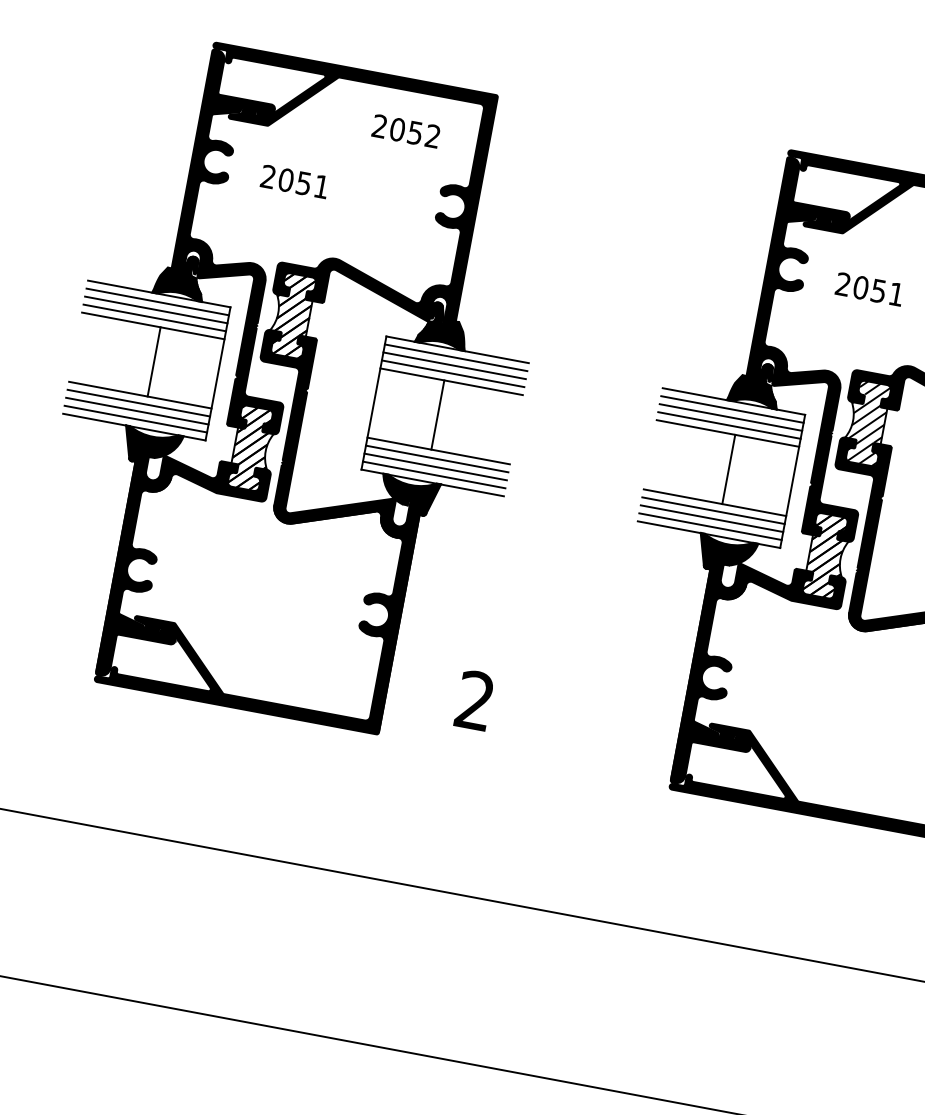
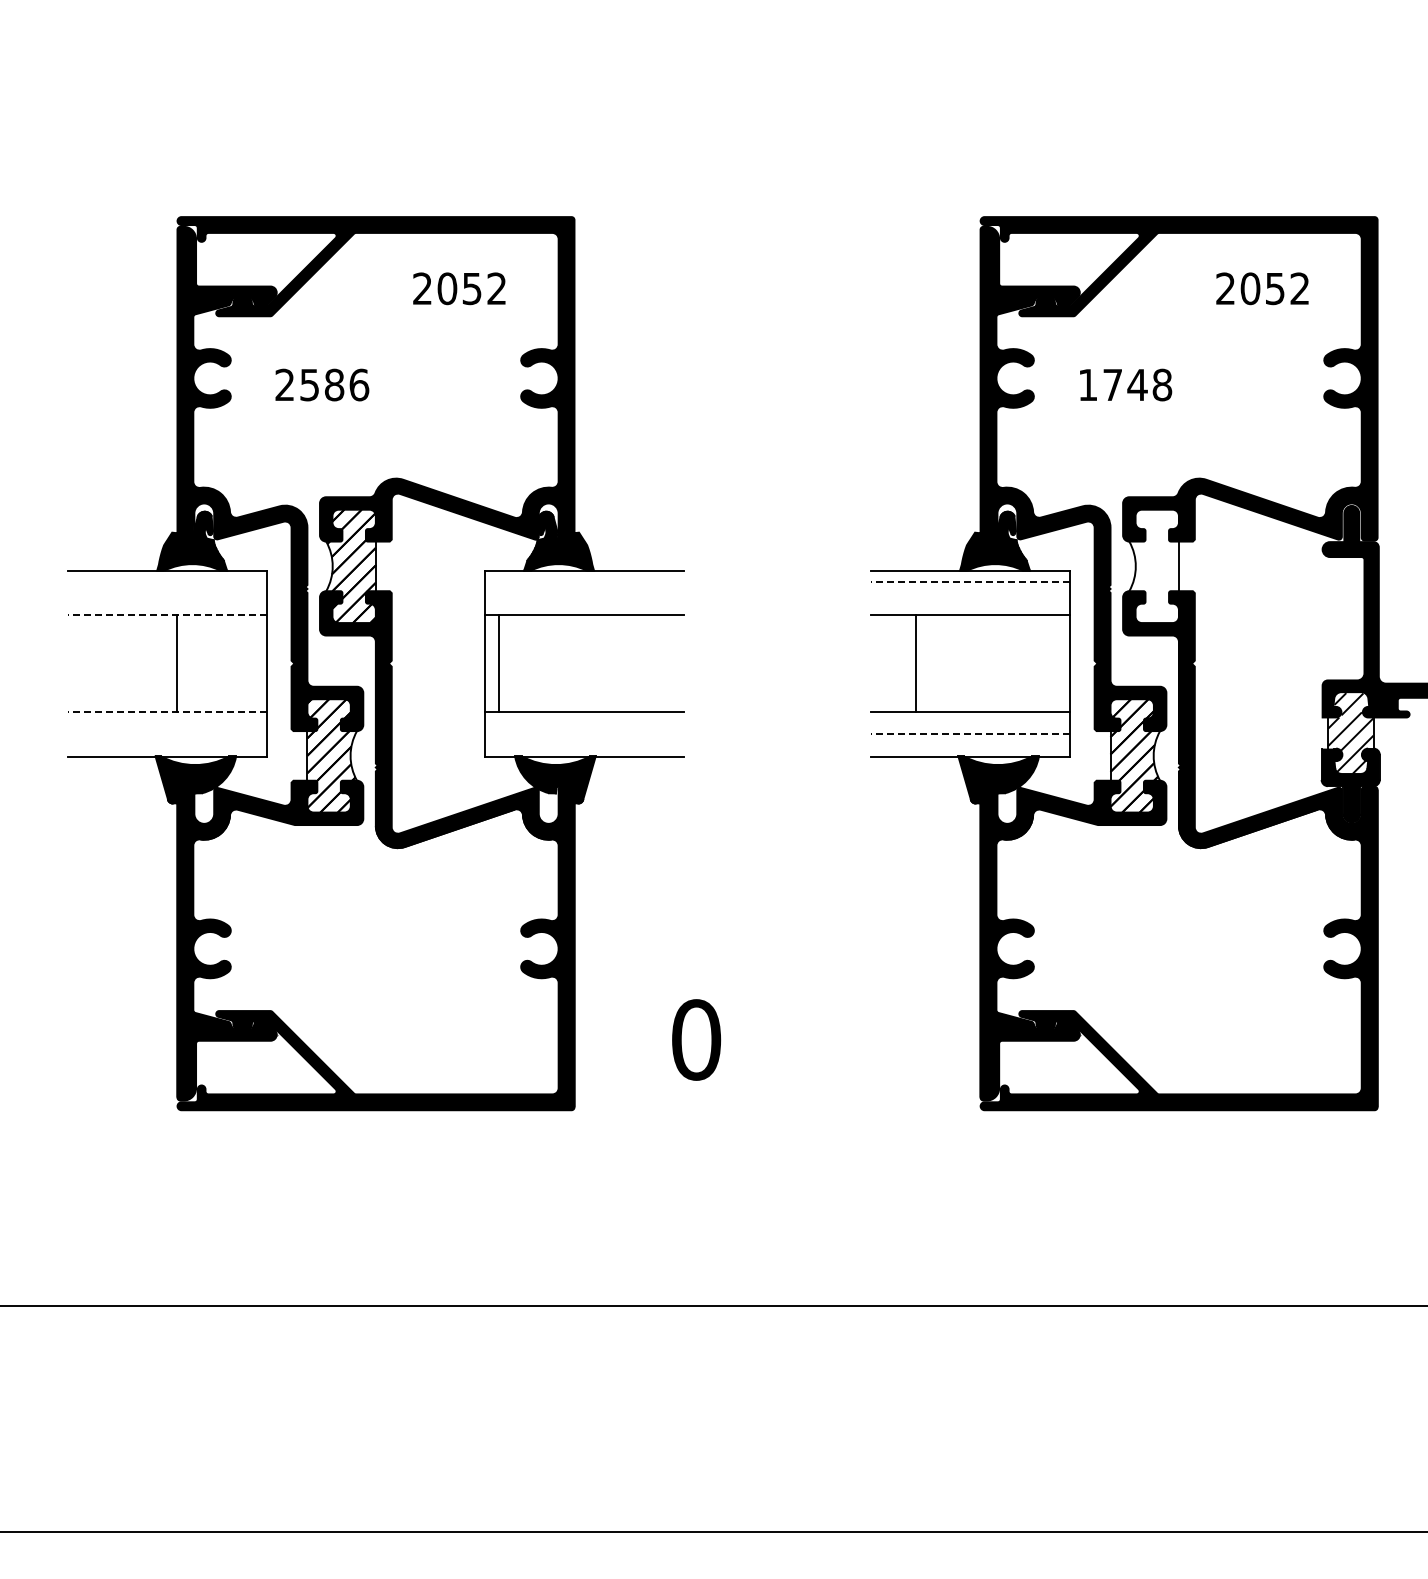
text: (303, 183) -> (334, 384), 2051 -> 2586
text: (870, 289) -> (1125, 384), 2051 -> 1748
line: (157, 301) -> (166, 581), removed
line: (155, 309) -> (166, 592), removed
line: (154, 318) -> (166, 604), removed
line: (152, 325) -> (166, 615), solid -> dashed
line: (455, 357) -> (583, 581), removed
line: (454, 365) -> (583, 592), removed
line: (452, 373) -> (583, 604), removed
line: (139, 395) -> (166, 712), solid -> dashed
line: (138, 403) -> (166, 723), removed
line: (732, 409) -> (969, 581), solid -> dashed
line: (136, 411) -> (166, 734), removed
line: (437, 414) -> (498, 663), moved
line: (730, 417) -> (969, 592), removed
line: (135, 419) -> (166, 745), removed
hatch: (866, 423) -> (1154, 566), removed
line: (729, 425) -> (969, 604), removed
line: (436, 459) -> (583, 723), removed
line: (435, 467) -> (583, 734), removed
line: (728, 469) -> (916, 663), moved
line: (433, 474) -> (583, 745), removed
line: (713, 510) -> (969, 723), removed
line: (711, 518) -> (969, 734), solid -> dashed
line: (710, 526) -> (969, 745), removed
text: (475, 700) -> (696, 1039), 2 -> 0

